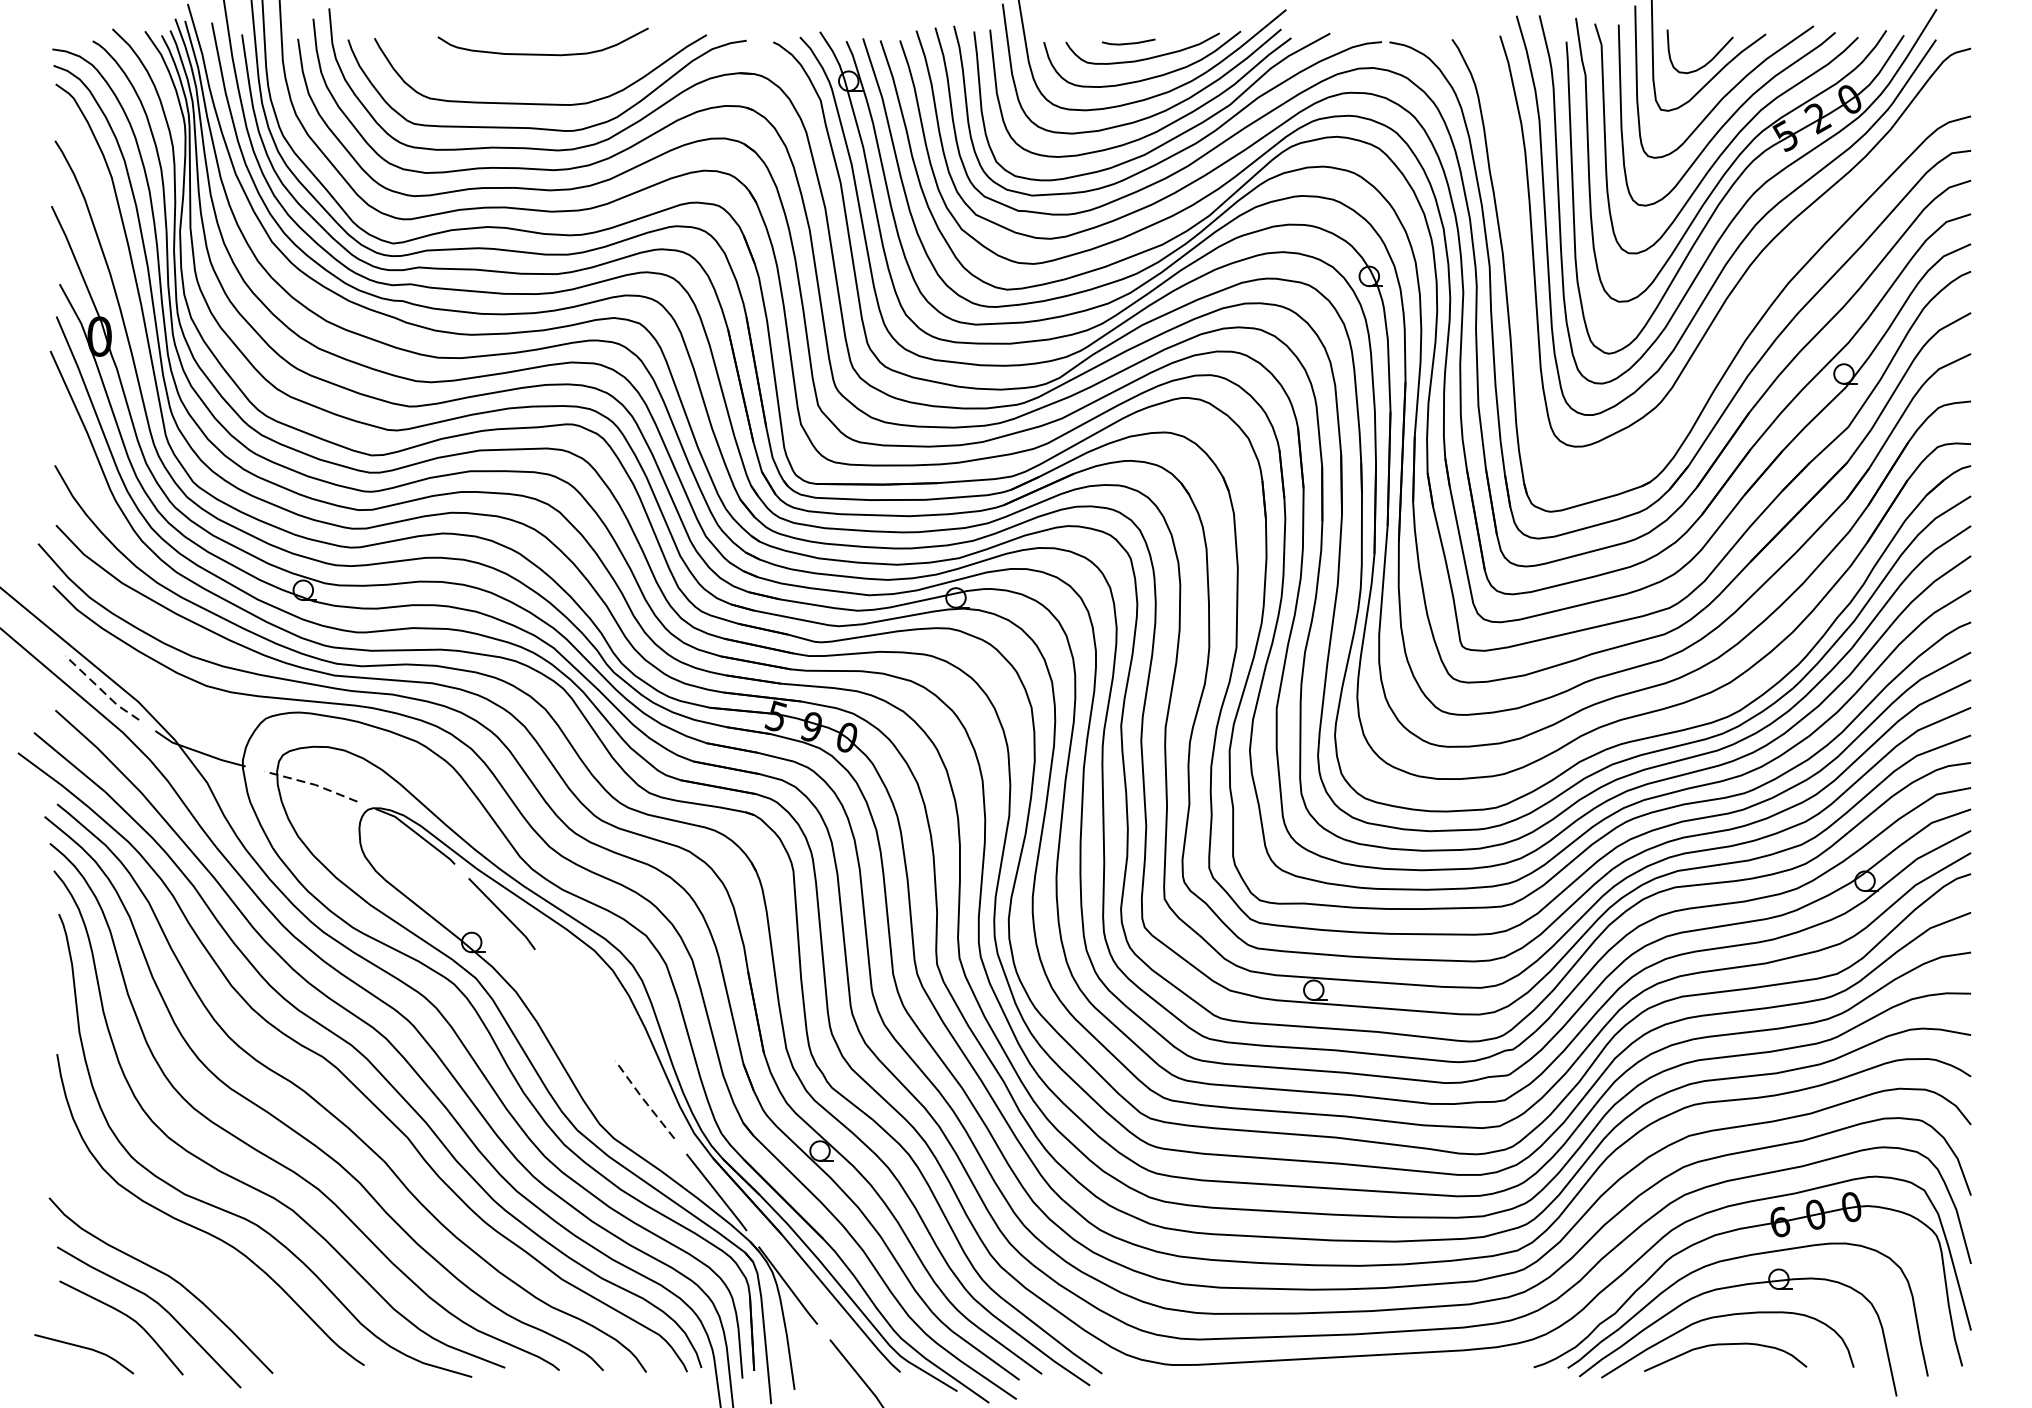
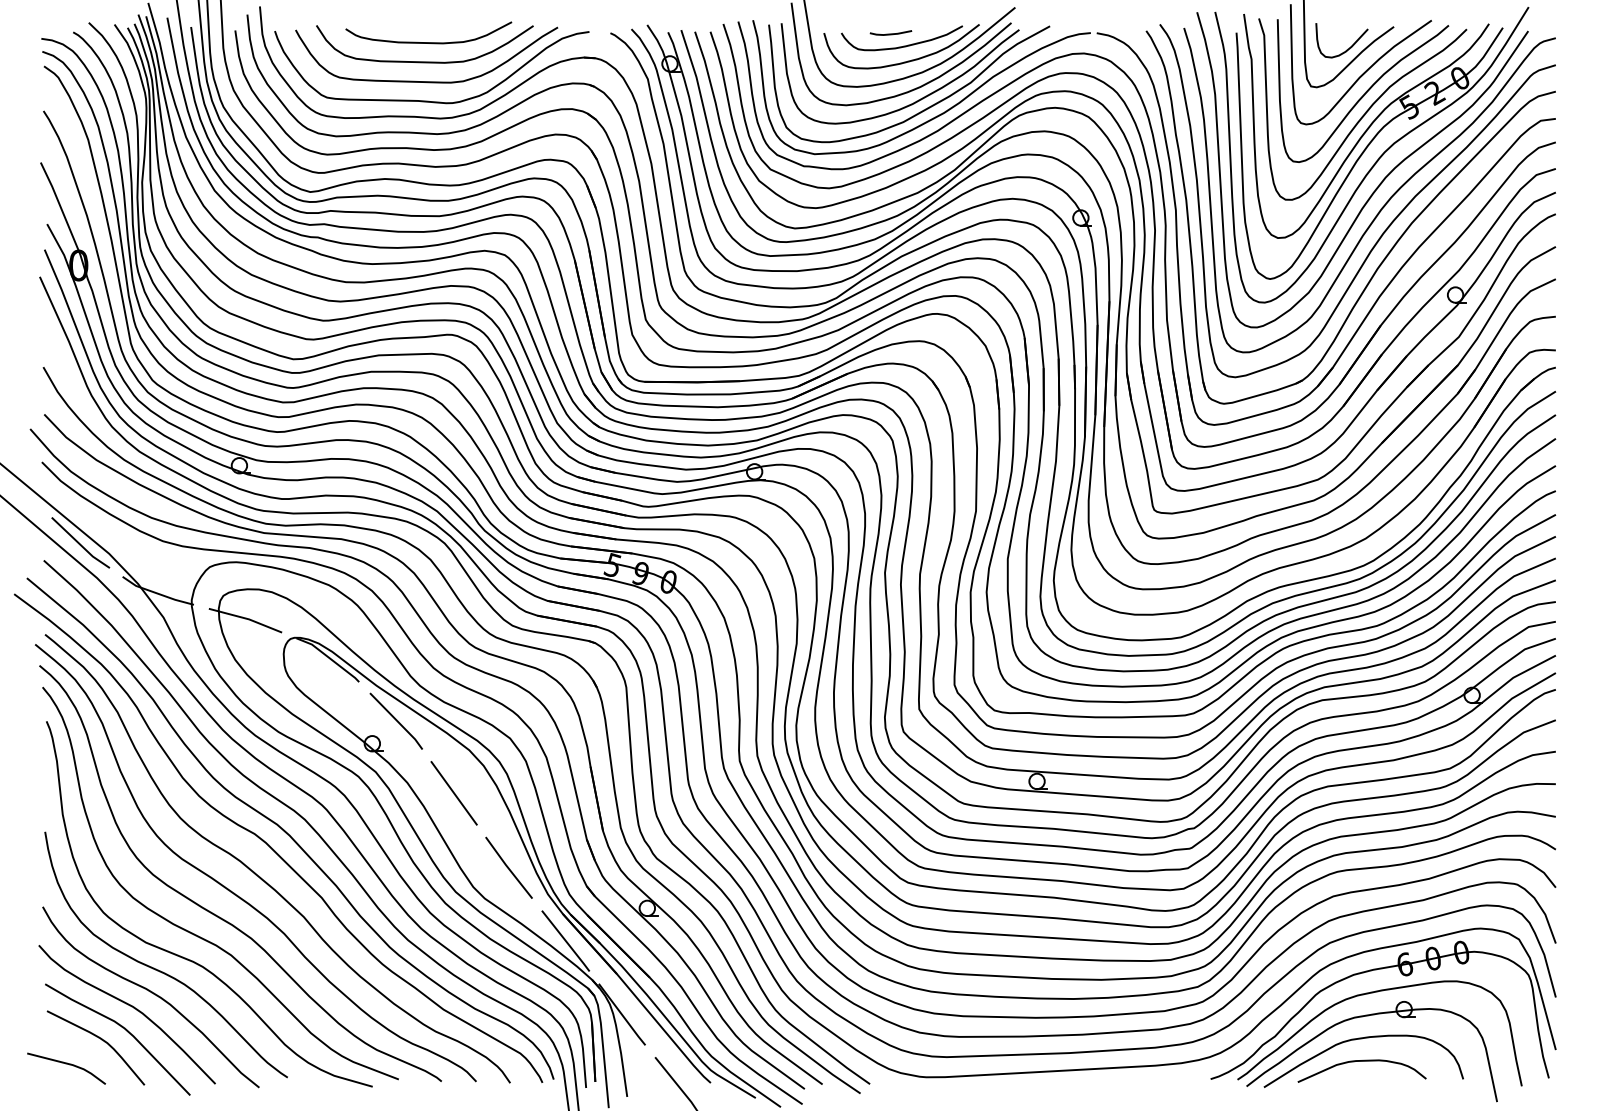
curve: (537, 78) -> (424, 61), added
curve: (1757, 287) -> (1387, 226), added
line: (100, 690) -> (79, 544), dashed -> solid
line: (312, 783) -> (246, 618), dashed -> solid
line: (574, 1005) -> (453, 793), added
line: (642, 1099) -> (507, 867), dashed -> solid
curve: (191, 1258) -> (151, 993), added

